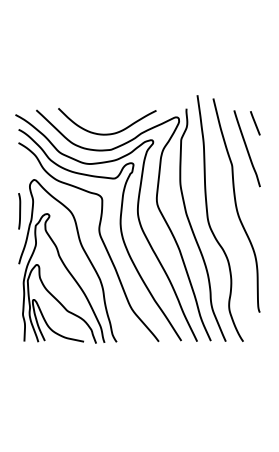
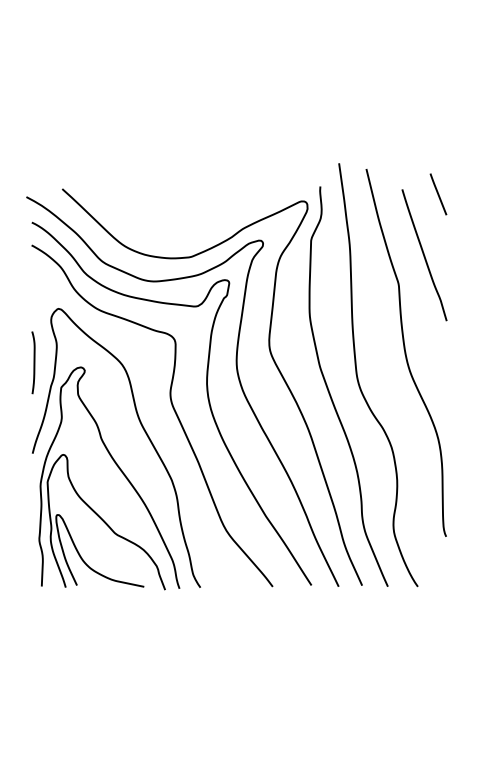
line: (255, 123) -> (438, 194), moved
curve: (107, 133) -> (184, 229), removed

